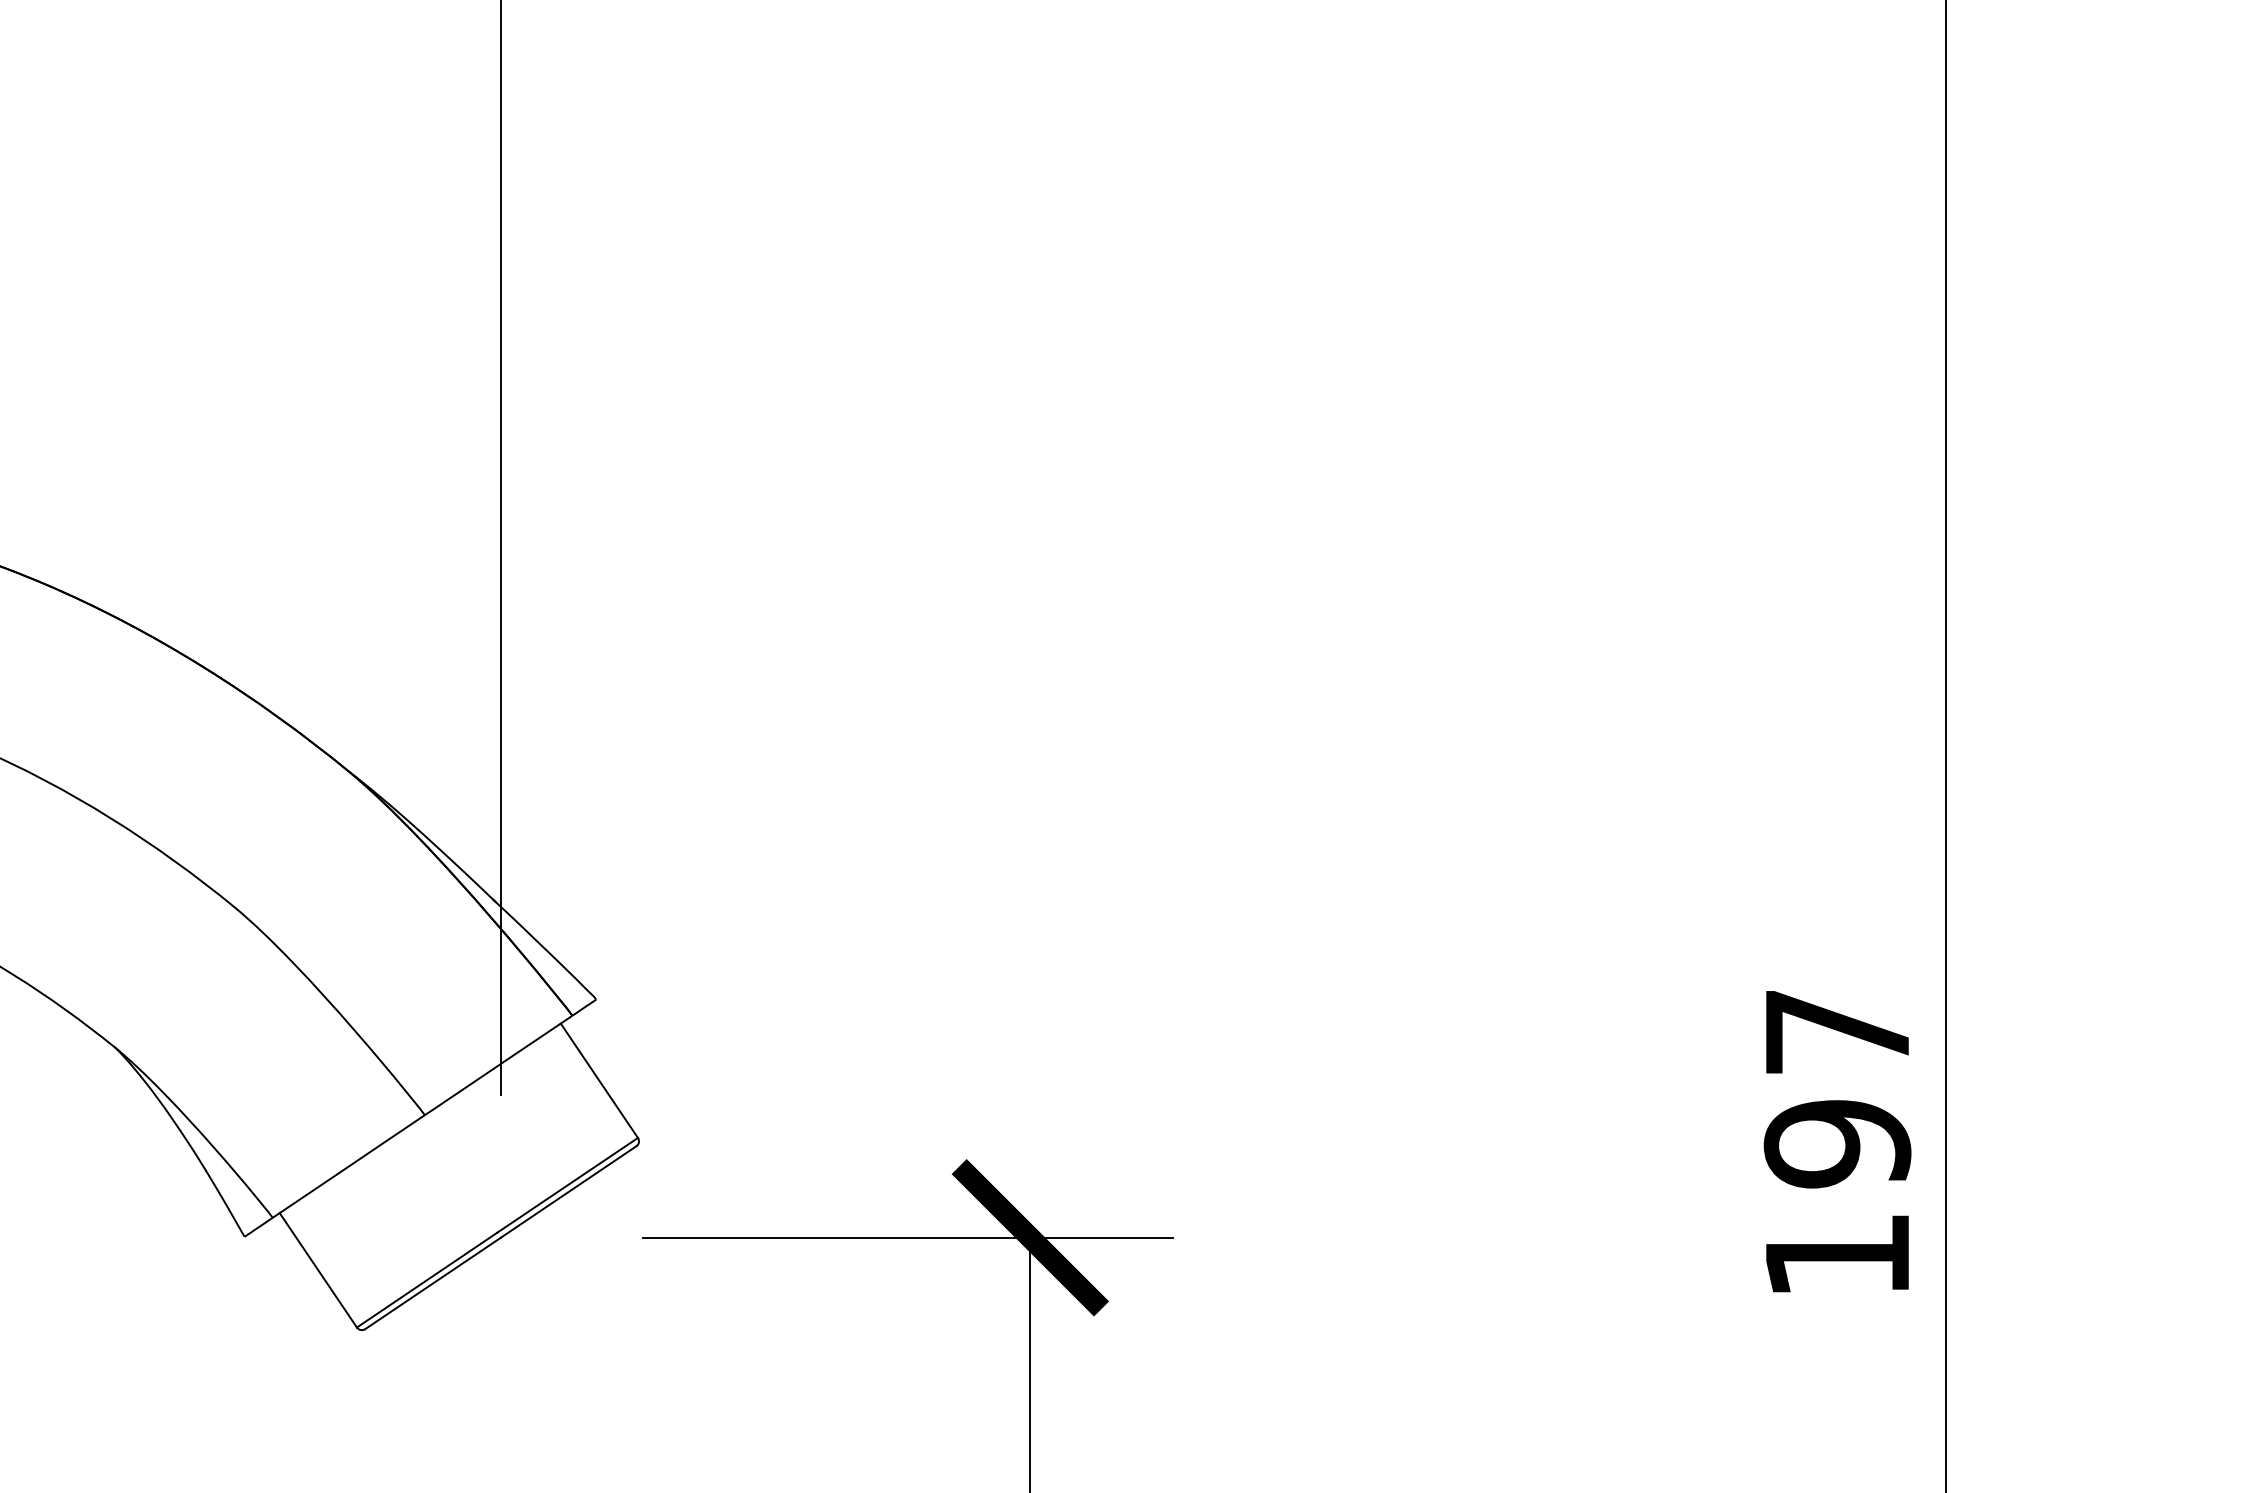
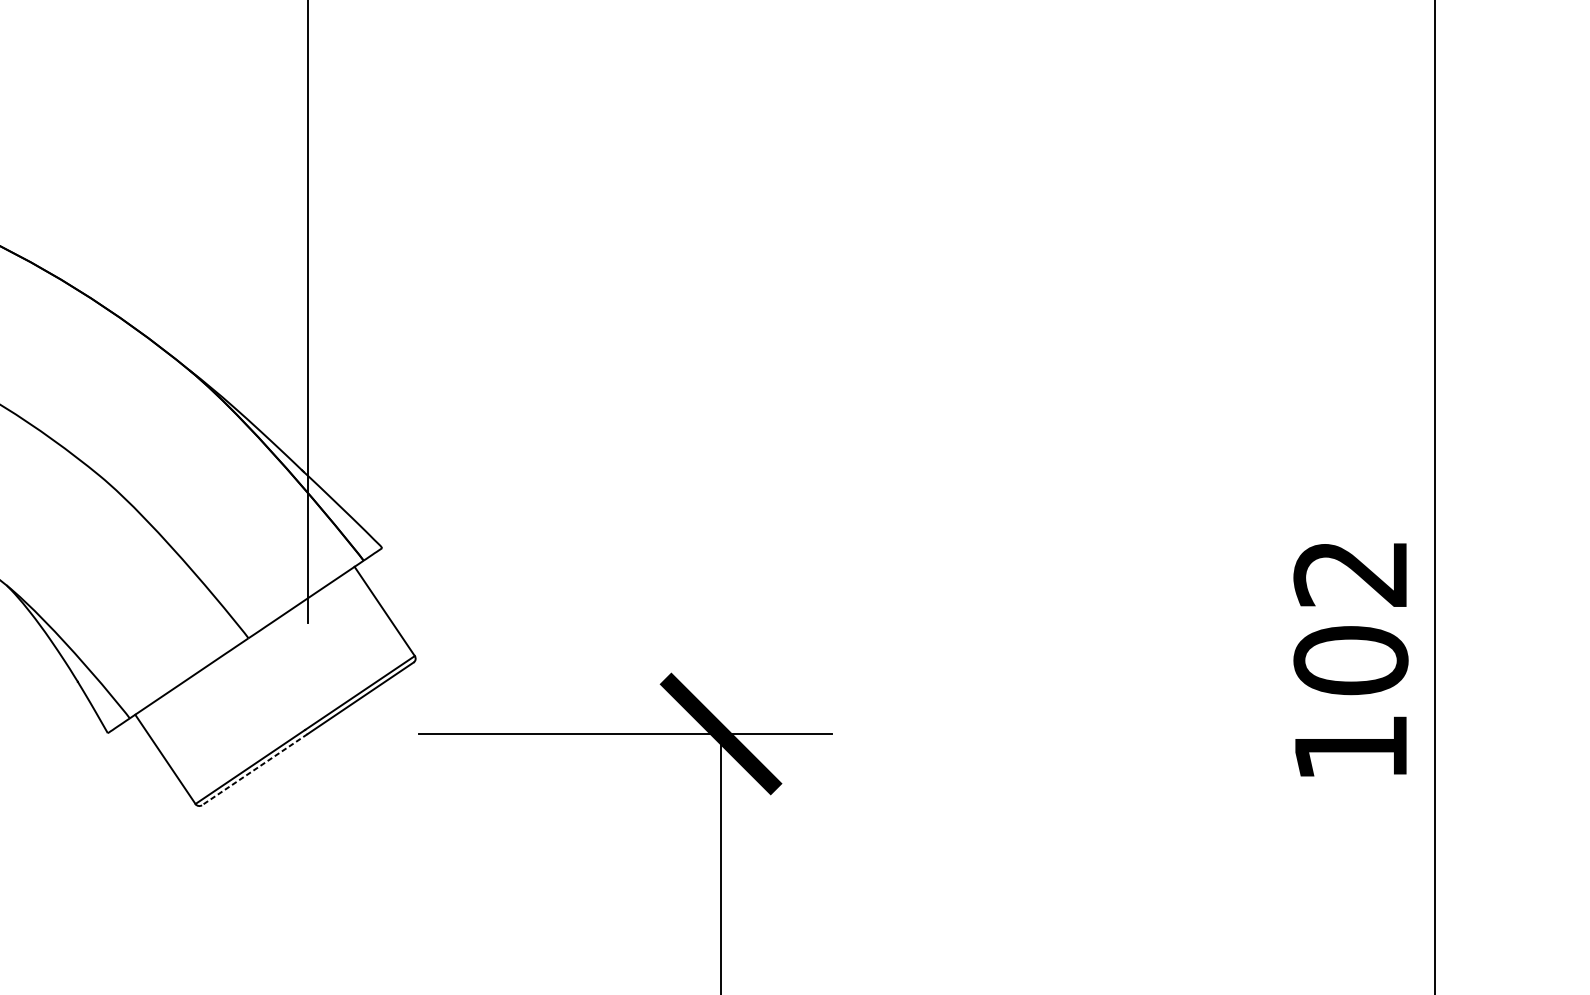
text: (1837, 1089) -> (1350, 618), 197 -> 102
line: (433, 1283) -> (255, 769), solid -> dashed

